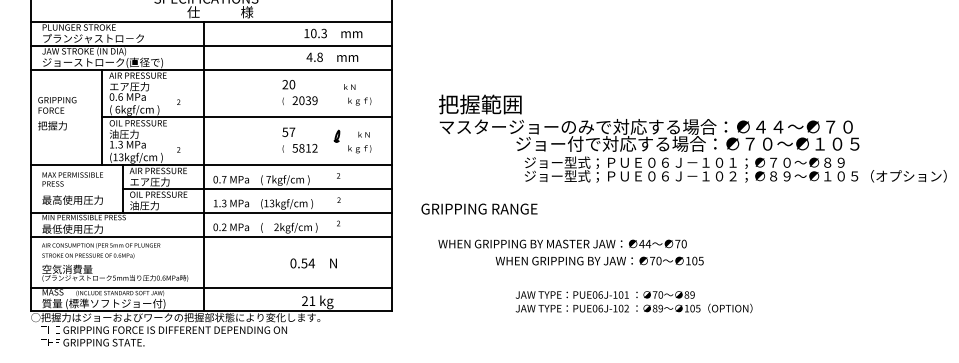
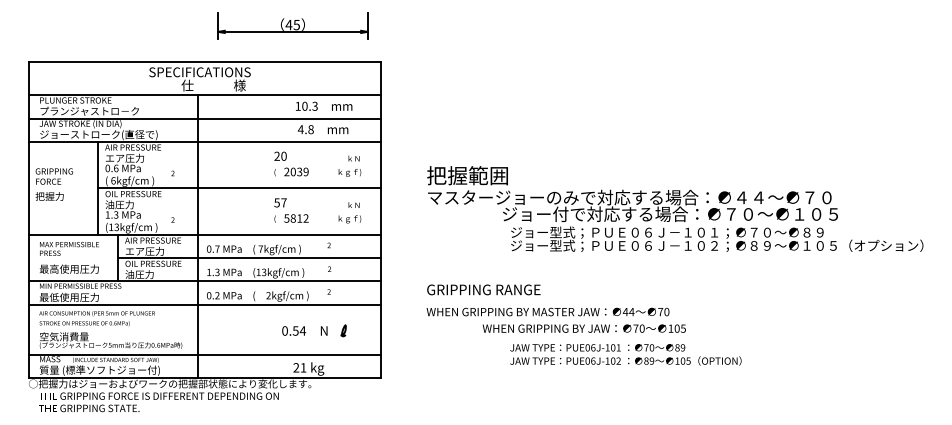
text: (349, 86) -> (353, 158), moved
curve: (336, 136) -> (343, 330), moved
text: (479, 208) -> (483, 289), moved
text: (633, 301) -> (625, 354), moved

